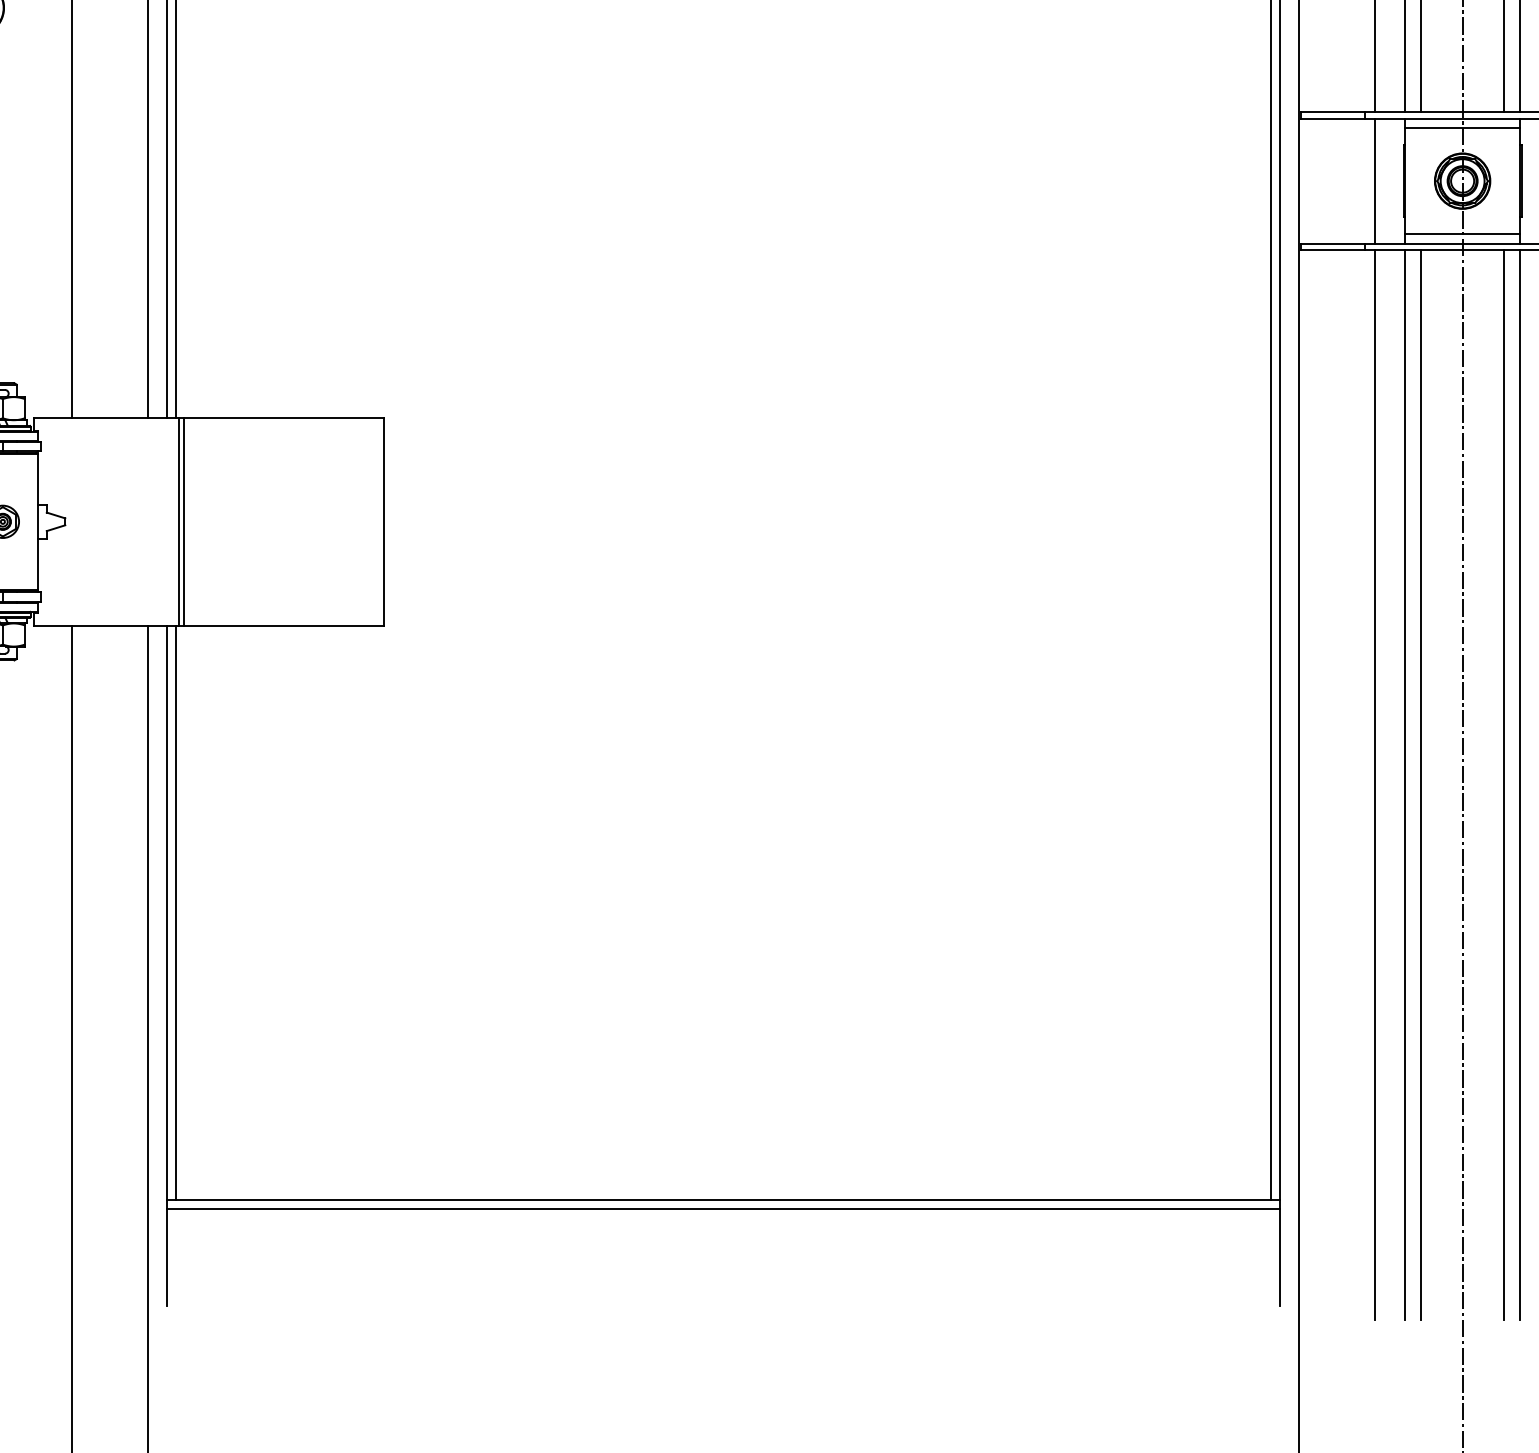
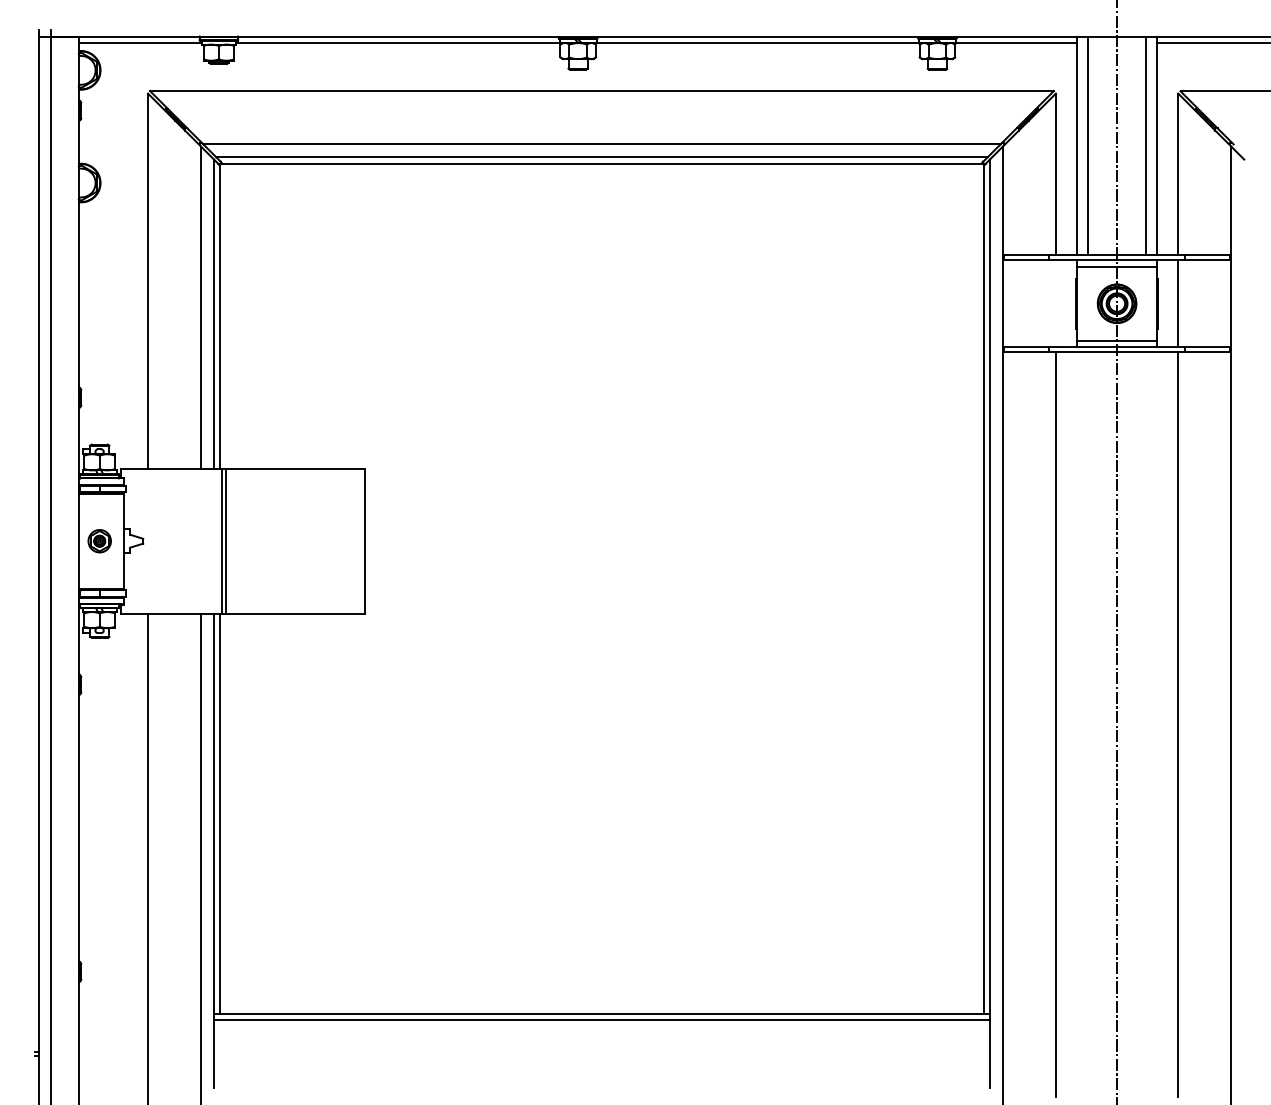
line: (1374, 180) -> (1055, 303), removed
line: (1404, 784) -> (1076, 724), removed
line: (1421, 784) -> (1088, 724), removed
line: (1504, 784) -> (1146, 724), removed
line: (1520, 784) -> (1157, 724), removed

